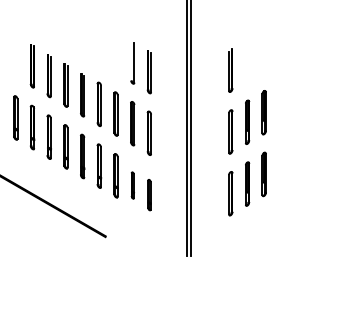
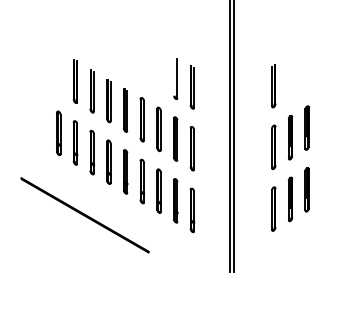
part: (132, 185) -> (175, 200), size x1.67
part: (149, 195) -> (192, 210), size x1.43

